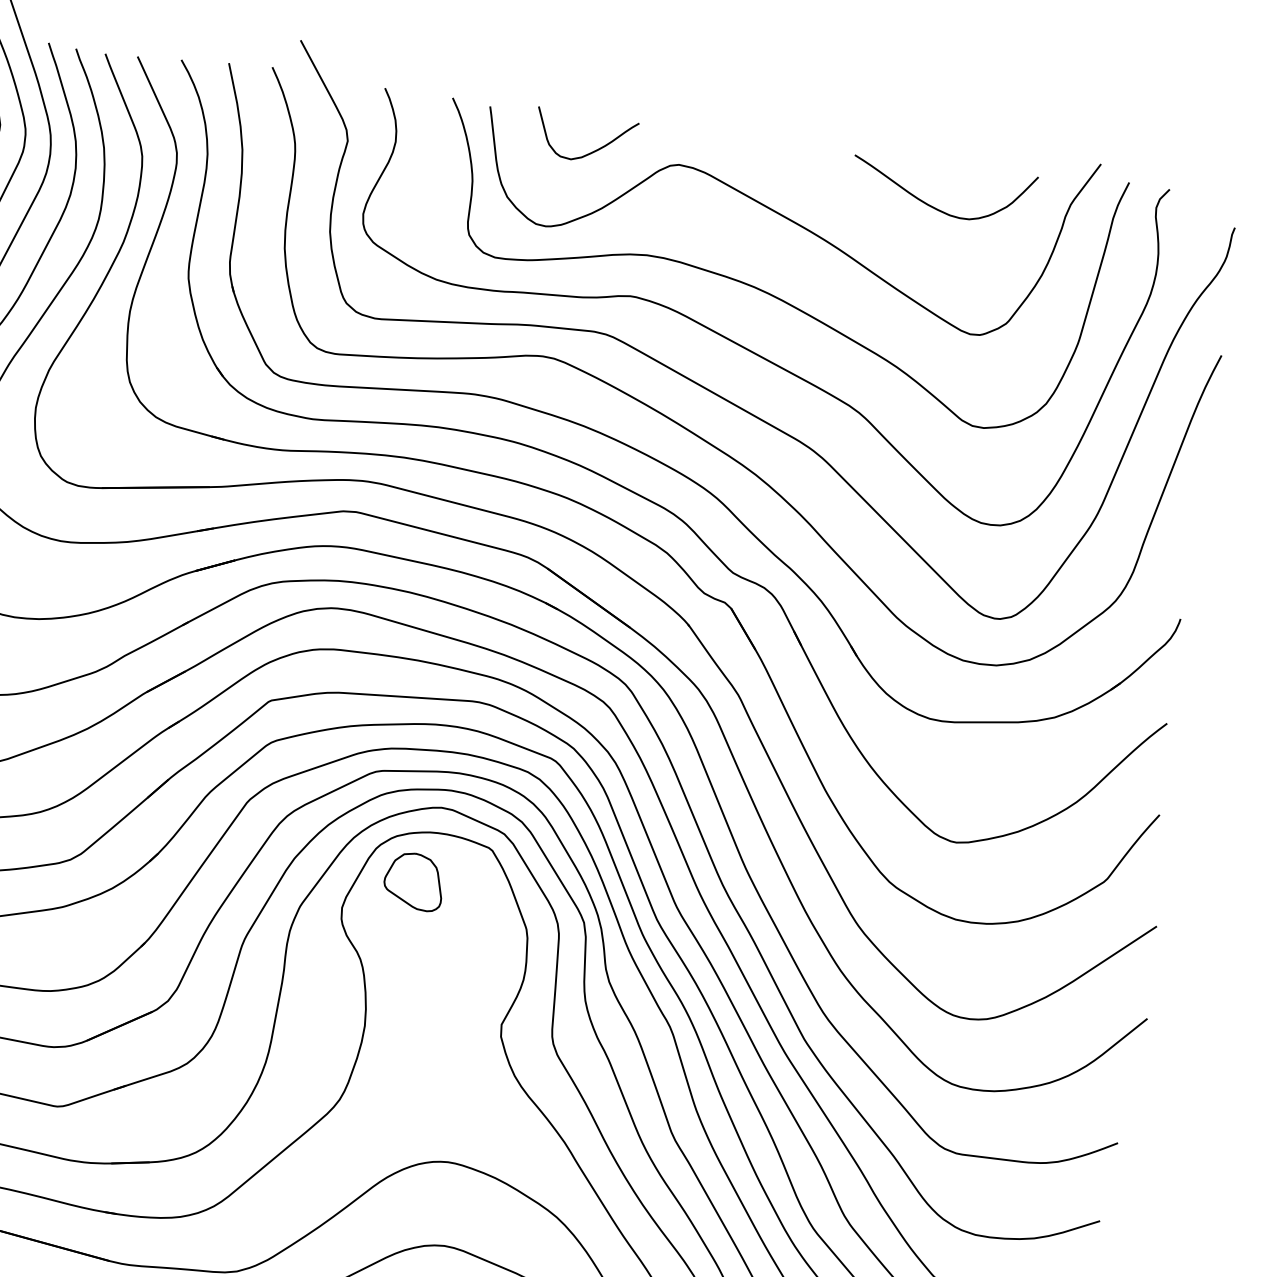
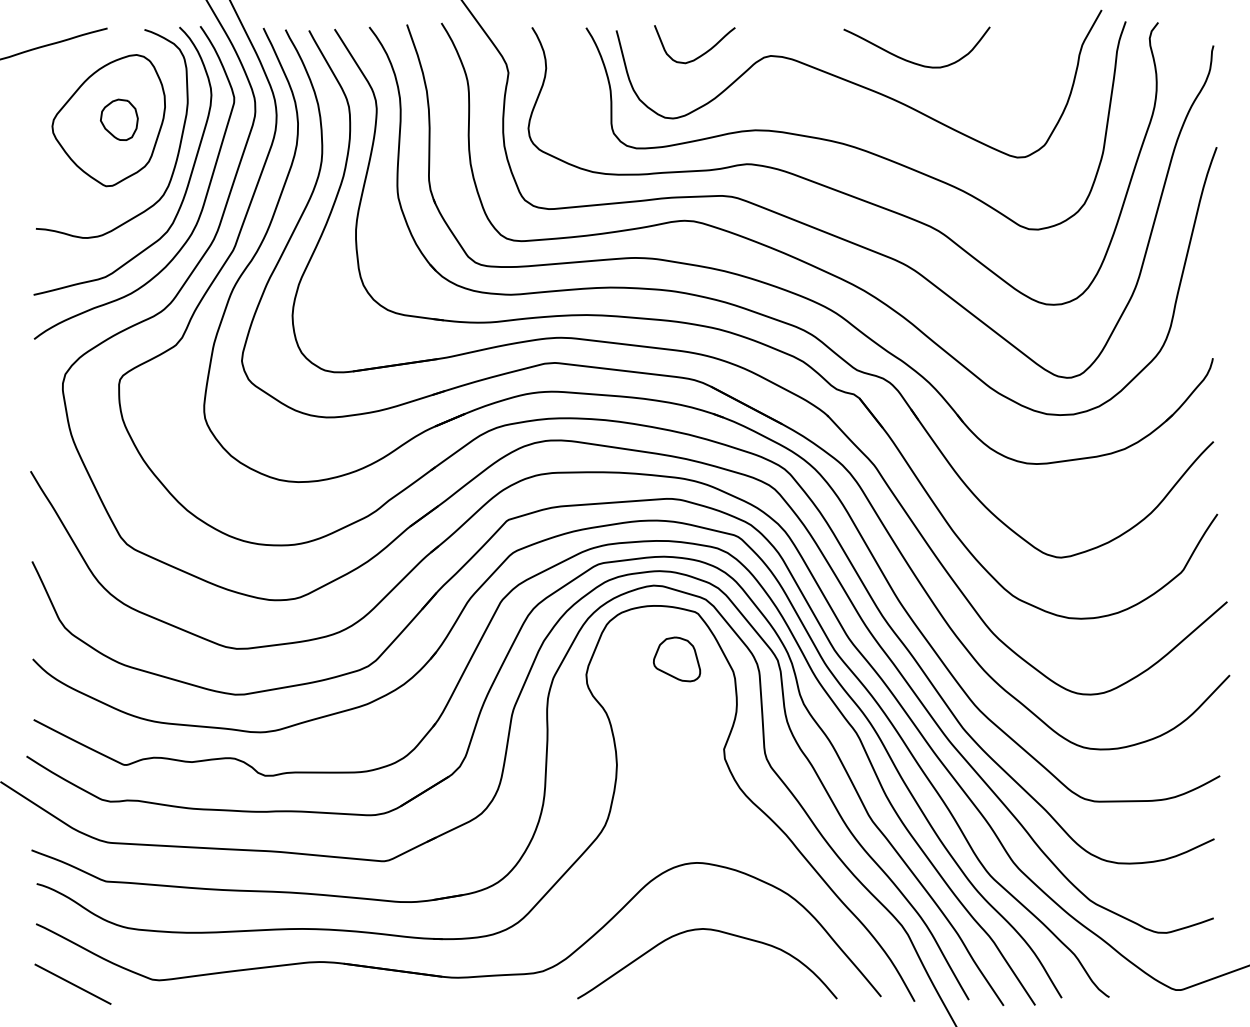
curve: (935, 207) -> (912, 61), moved
part: (414, 881) -> (677, 659), moved

